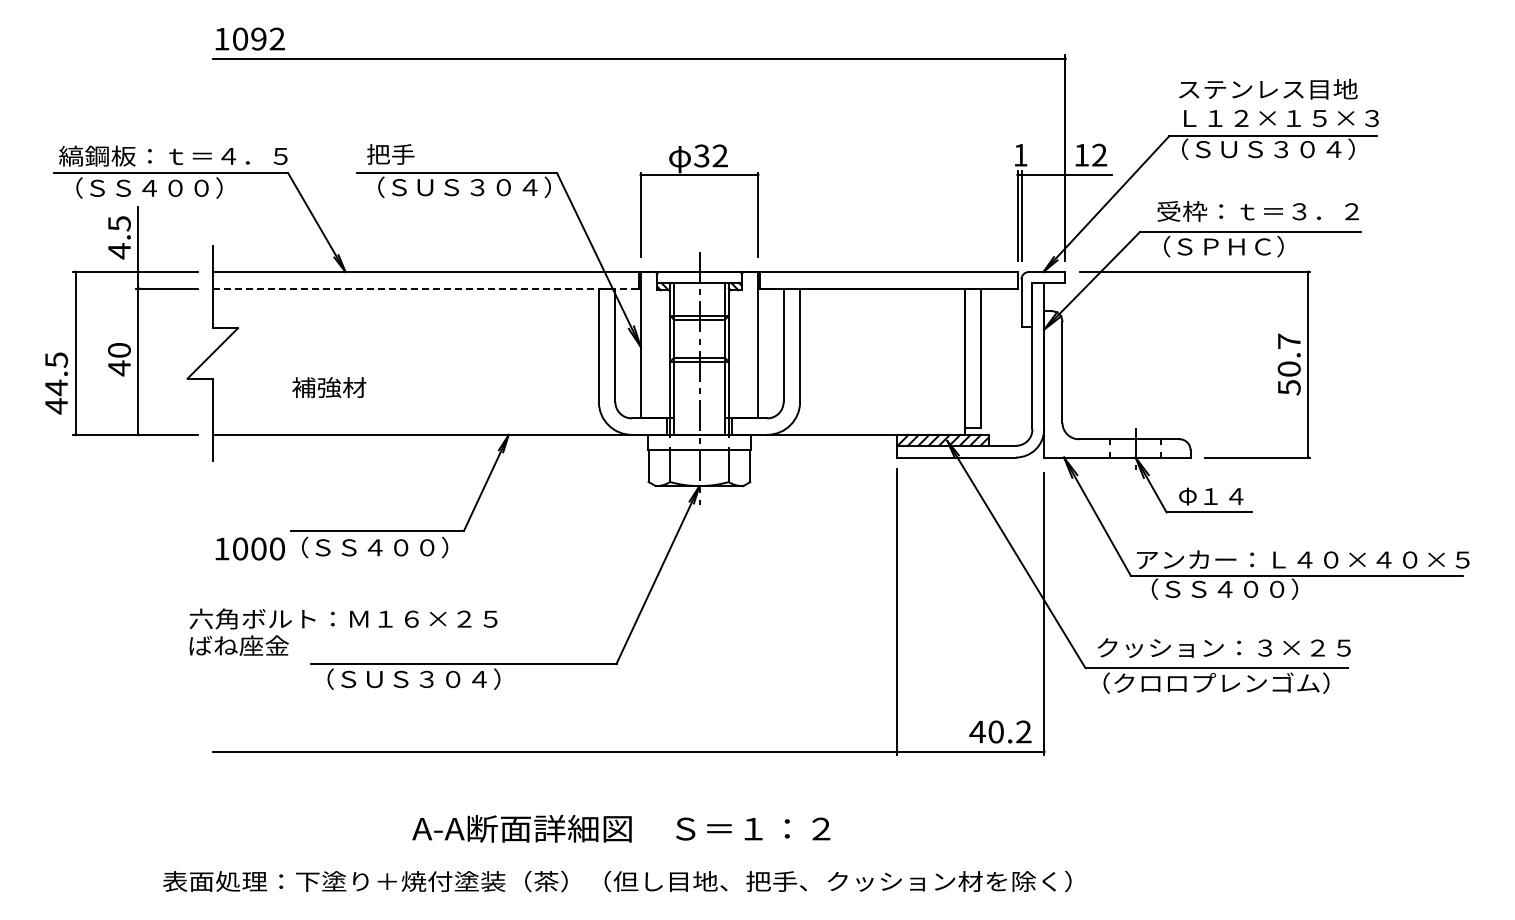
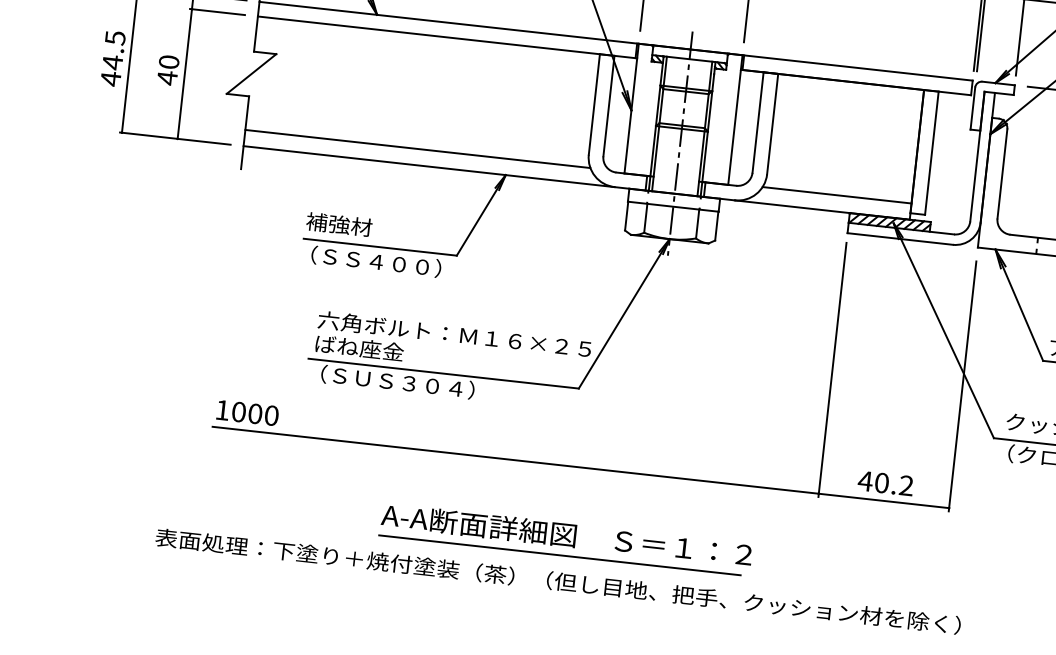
line: (427, 288) -> (448, 37), dashed -> solid
text: (56, 383) -> (113, 58), moved
text: (329, 387) -> (339, 224), moved
line: (407, 416) -> (417, 148), added
line: (880, 416) -> (836, 195), added
text: (249, 548) -> (247, 412), moved
text: (343, 631) -> (453, 345), moved
text: (1000, 731) -> (885, 483), moved
line: (615, 852) -> (559, 555), added

